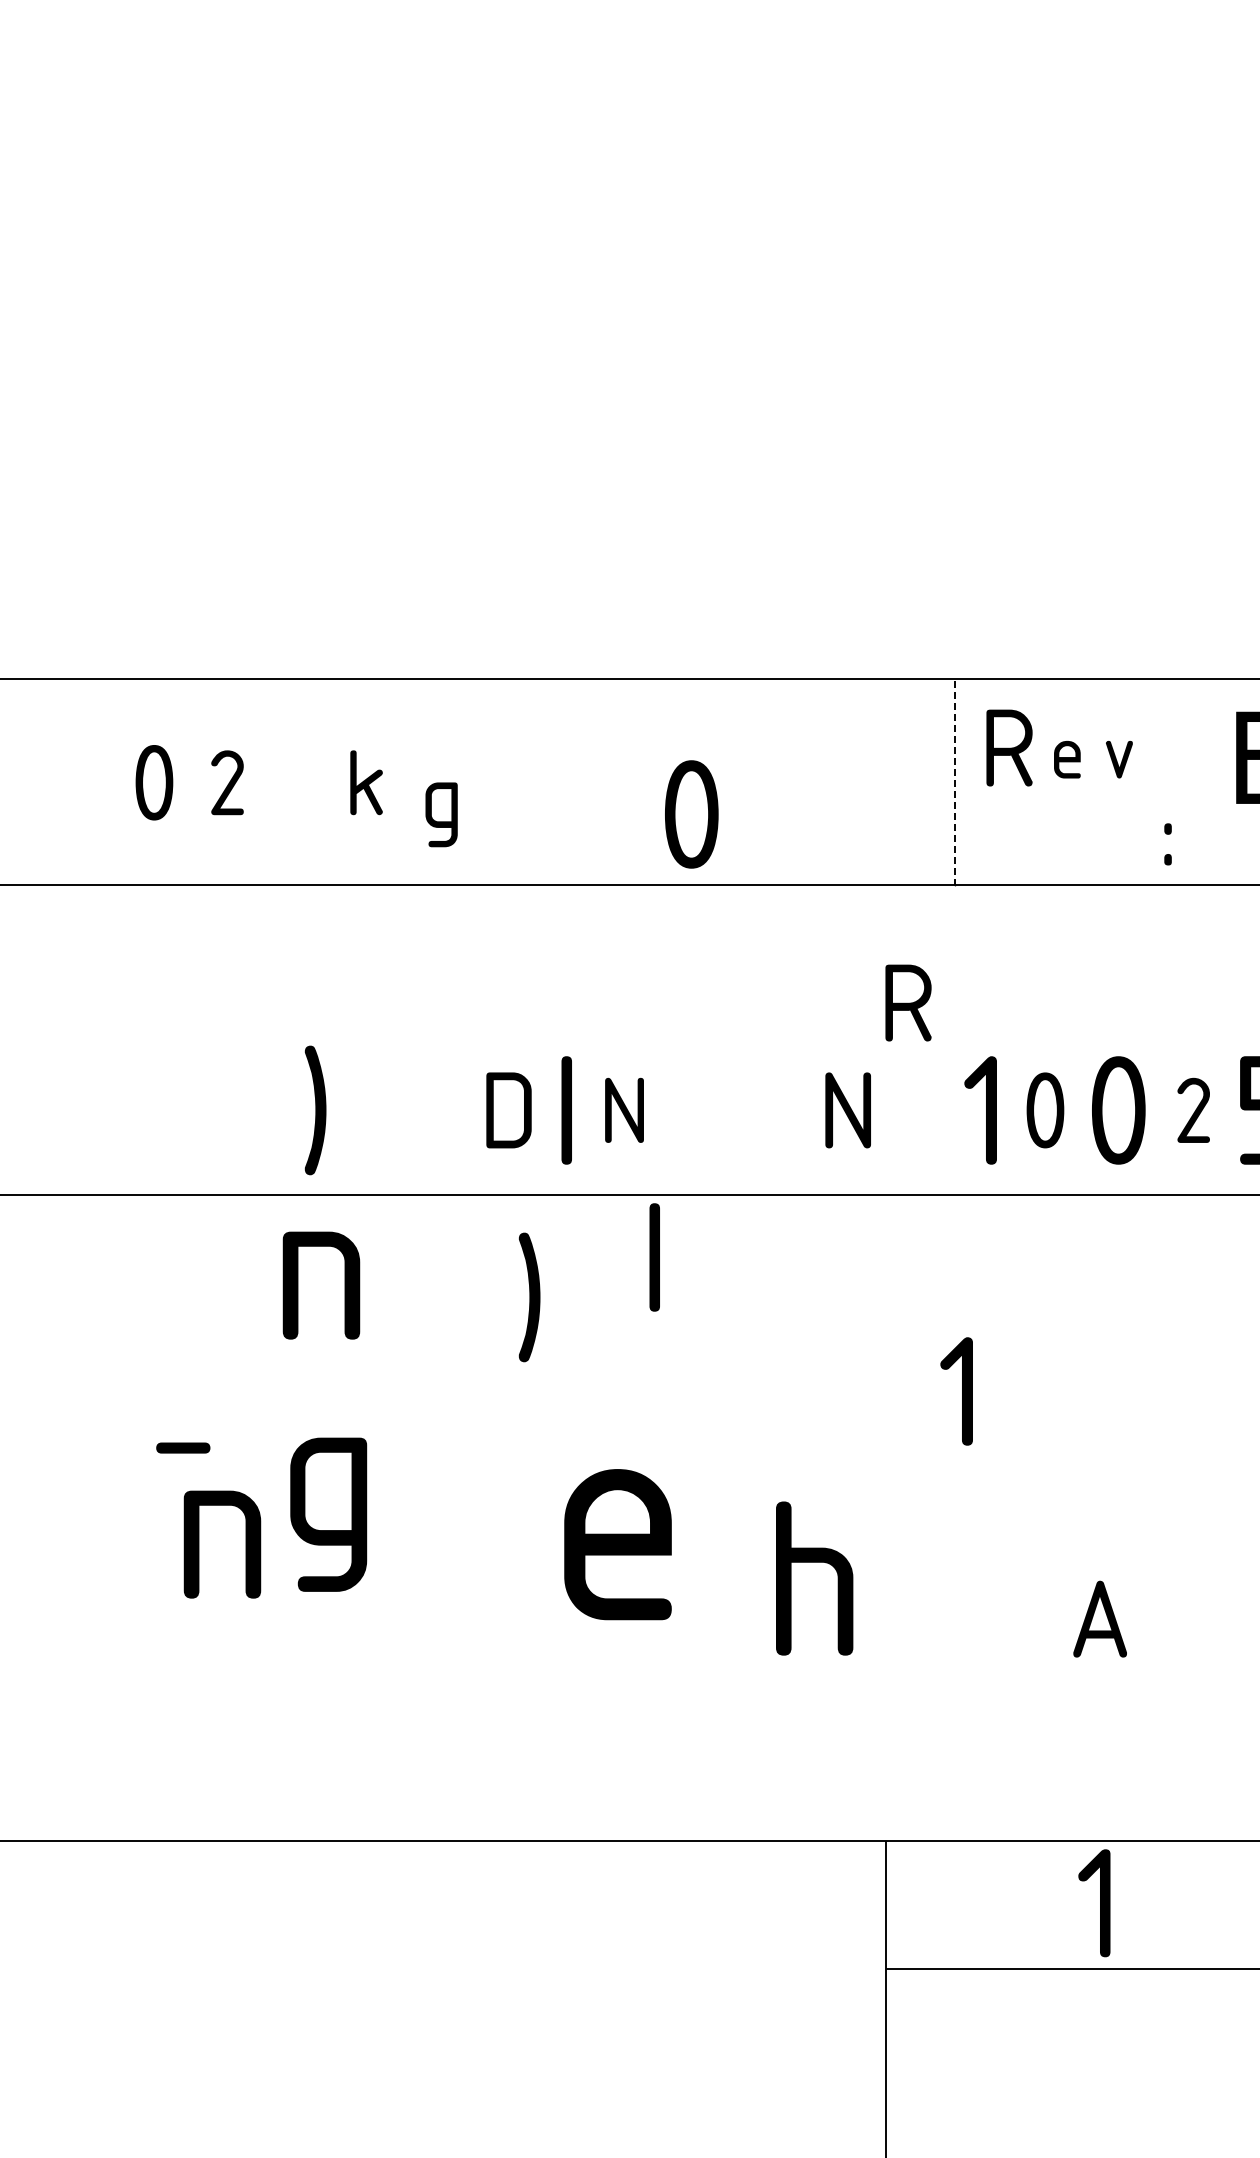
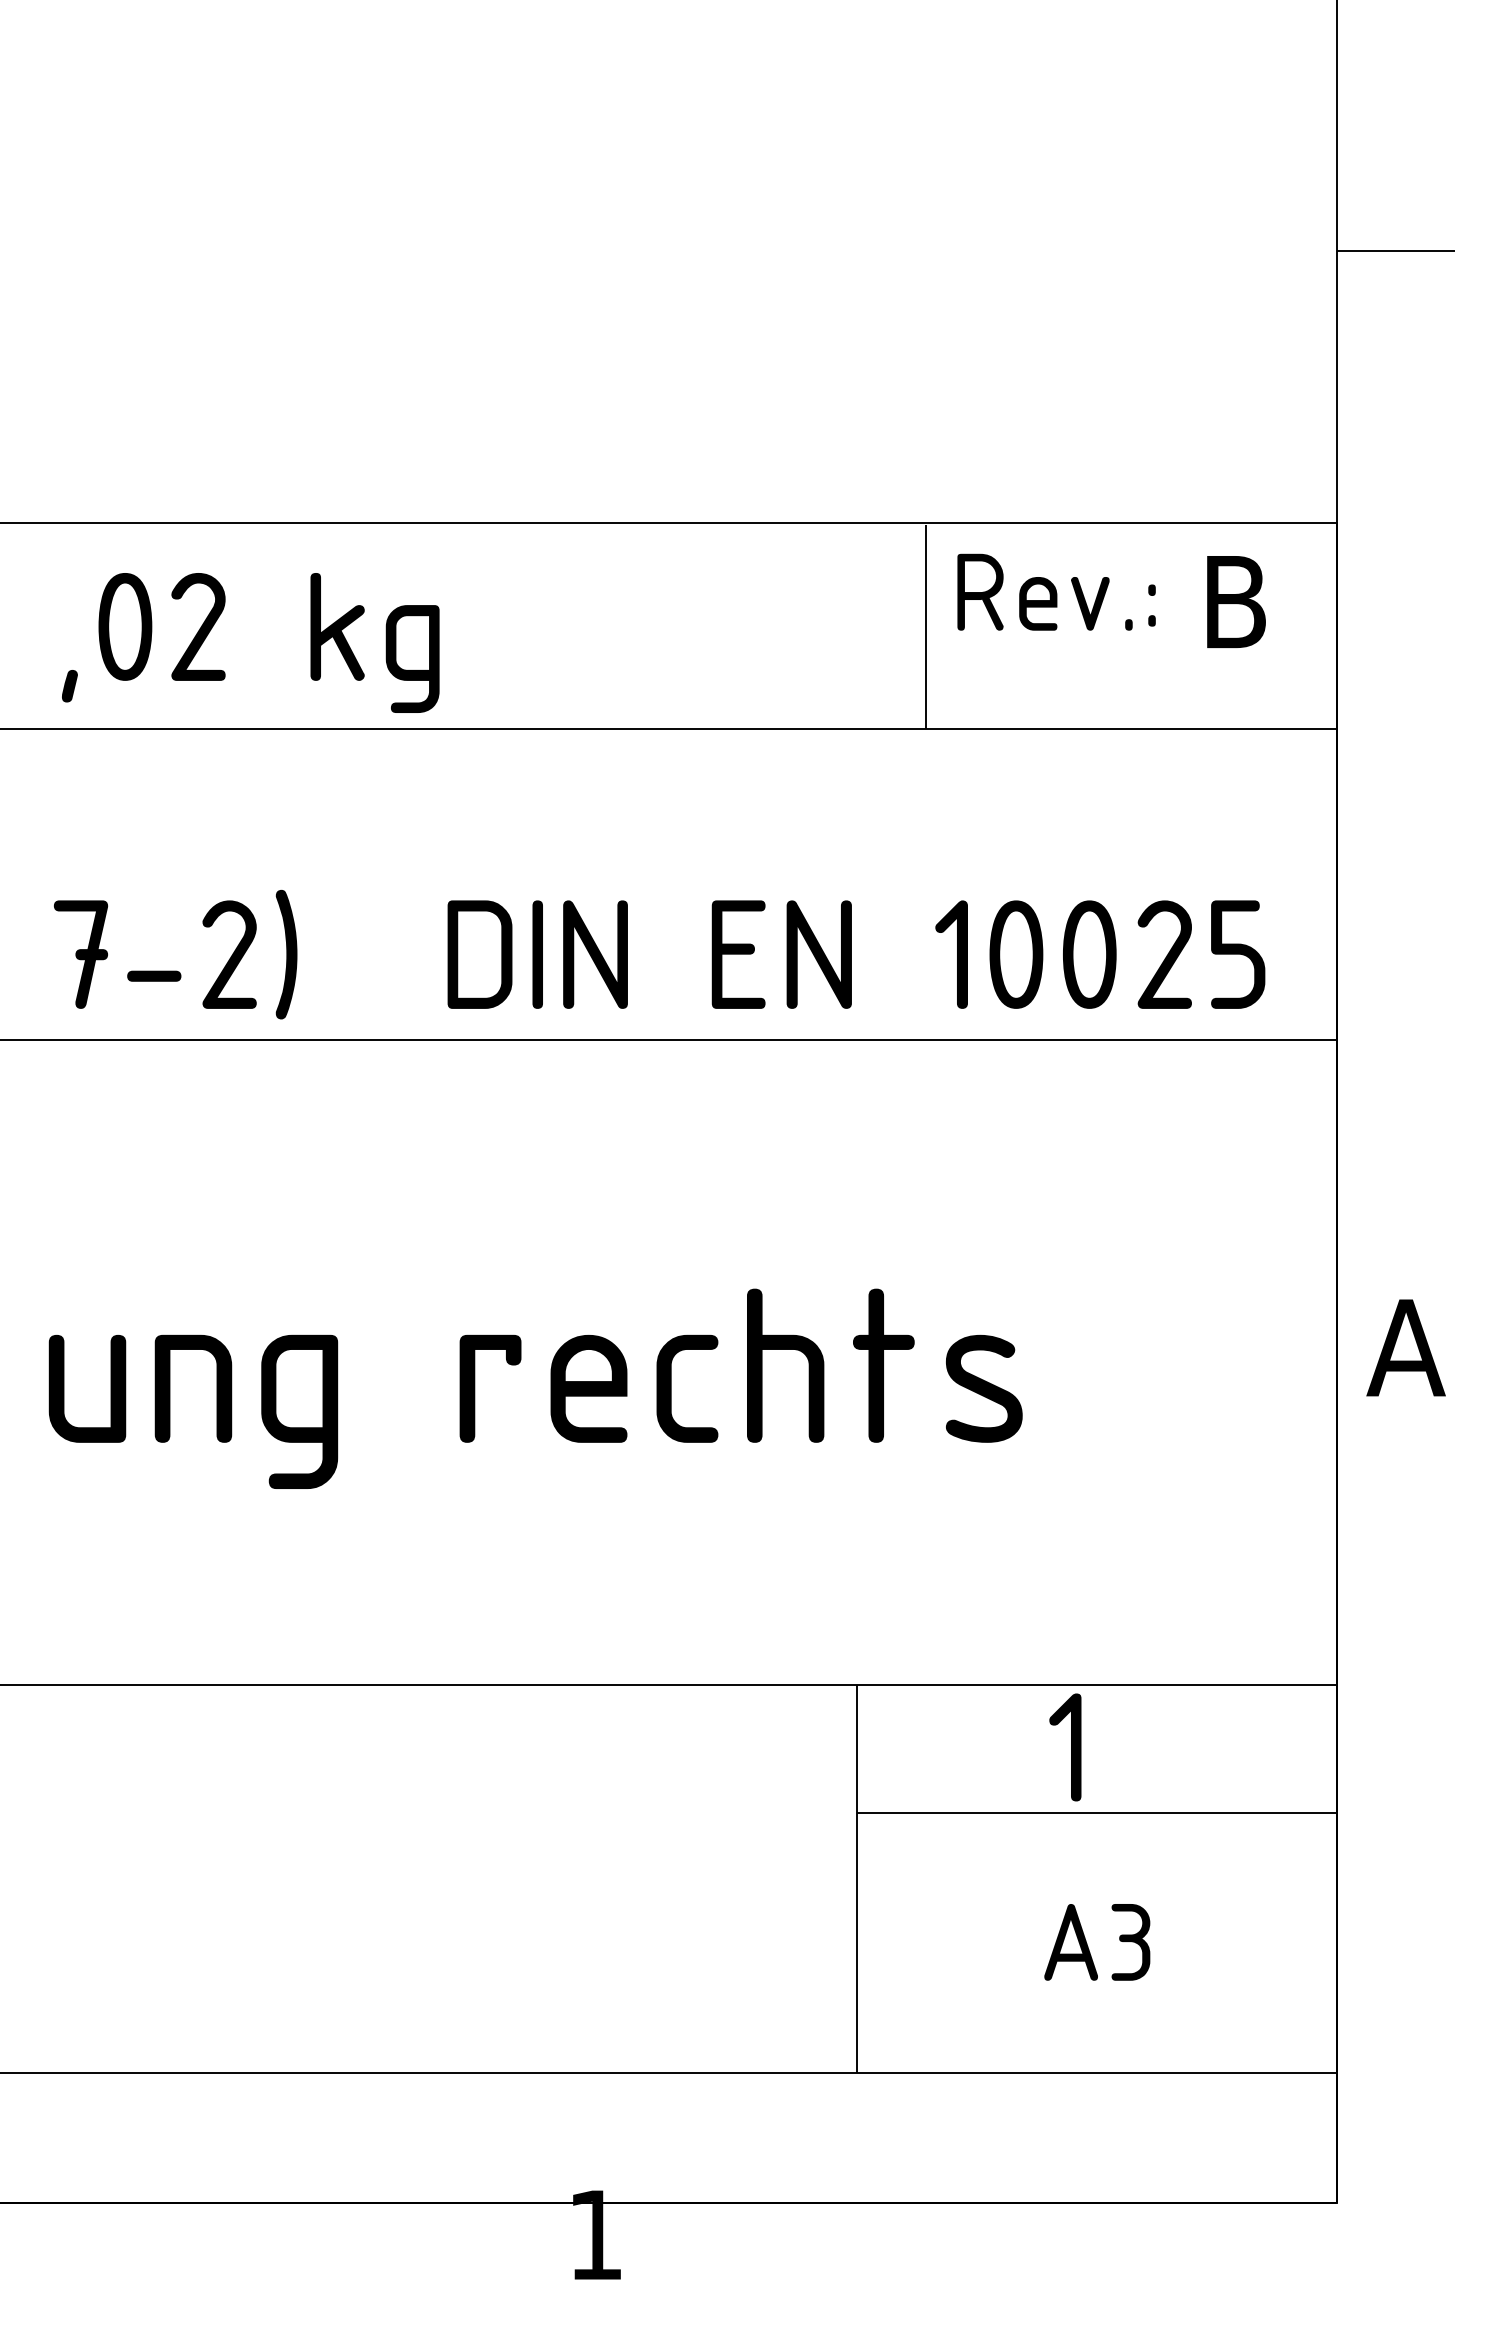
part: (1067, 759) -> (1038, 603), size x1.43
part: (1119, 759) -> (1090, 603), size x1.43
fill: (1157, 780) -> (1128, 624), added
part: (154, 782) -> (125, 626), size x1.43
part: (227, 782) -> (198, 626), size x1.67
part: (366, 782) -> (337, 626), size x1.67
line: (955, 783) -> (926, 627), dashed -> solid
part: (441, 814) -> (412, 658), size x1.67
part: (691, 814) -> (662, 658), removed
part: (1167, 834) -> (1151, 595), moved
part: (98, 842) -> (69, 686), added
part: (908, 1002) -> (879, 846), removed
fill: (109, 1110) -> (80, 954), added
fill: (258, 1110) -> (229, 954), added
part: (508, 1110) -> (479, 954), size x1.43
part: (624, 1110) -> (595, 954), size x1.67
fill: (767, 1110) -> (738, 954), added
part: (847, 1110) -> (818, 954), size x1.43
part: (1045, 1110) -> (1016, 954), size x1.43
part: (1193, 1110) -> (1164, 954), size x1.67
part: (654, 1257) -> (625, 1101), removed
part: (298, 1285) -> (269, 1129), removed
part: (529, 1297) -> (500, 1141), removed
part: (956, 1391) -> (927, 1235), removed
part: (183, 1447) -> (154, 975), moved
part: (328, 1514) -> (299, 1411), moved
fill: (912, 1521) -> (883, 1365), added
fill: (116, 1544) -> (87, 1388), added
fill: (519, 1544) -> (490, 1388), added
part: (617, 1544) -> (588, 1388), size x0.71
fill: (716, 1544) -> (687, 1388), added
fill: (1012, 1544) -> (983, 1388), added
part: (814, 1562) -> (785, 1349), moved
part: (1099, 1619) -> (1070, 1942), moved
fill: (1159, 2097) -> (1130, 1941), added

